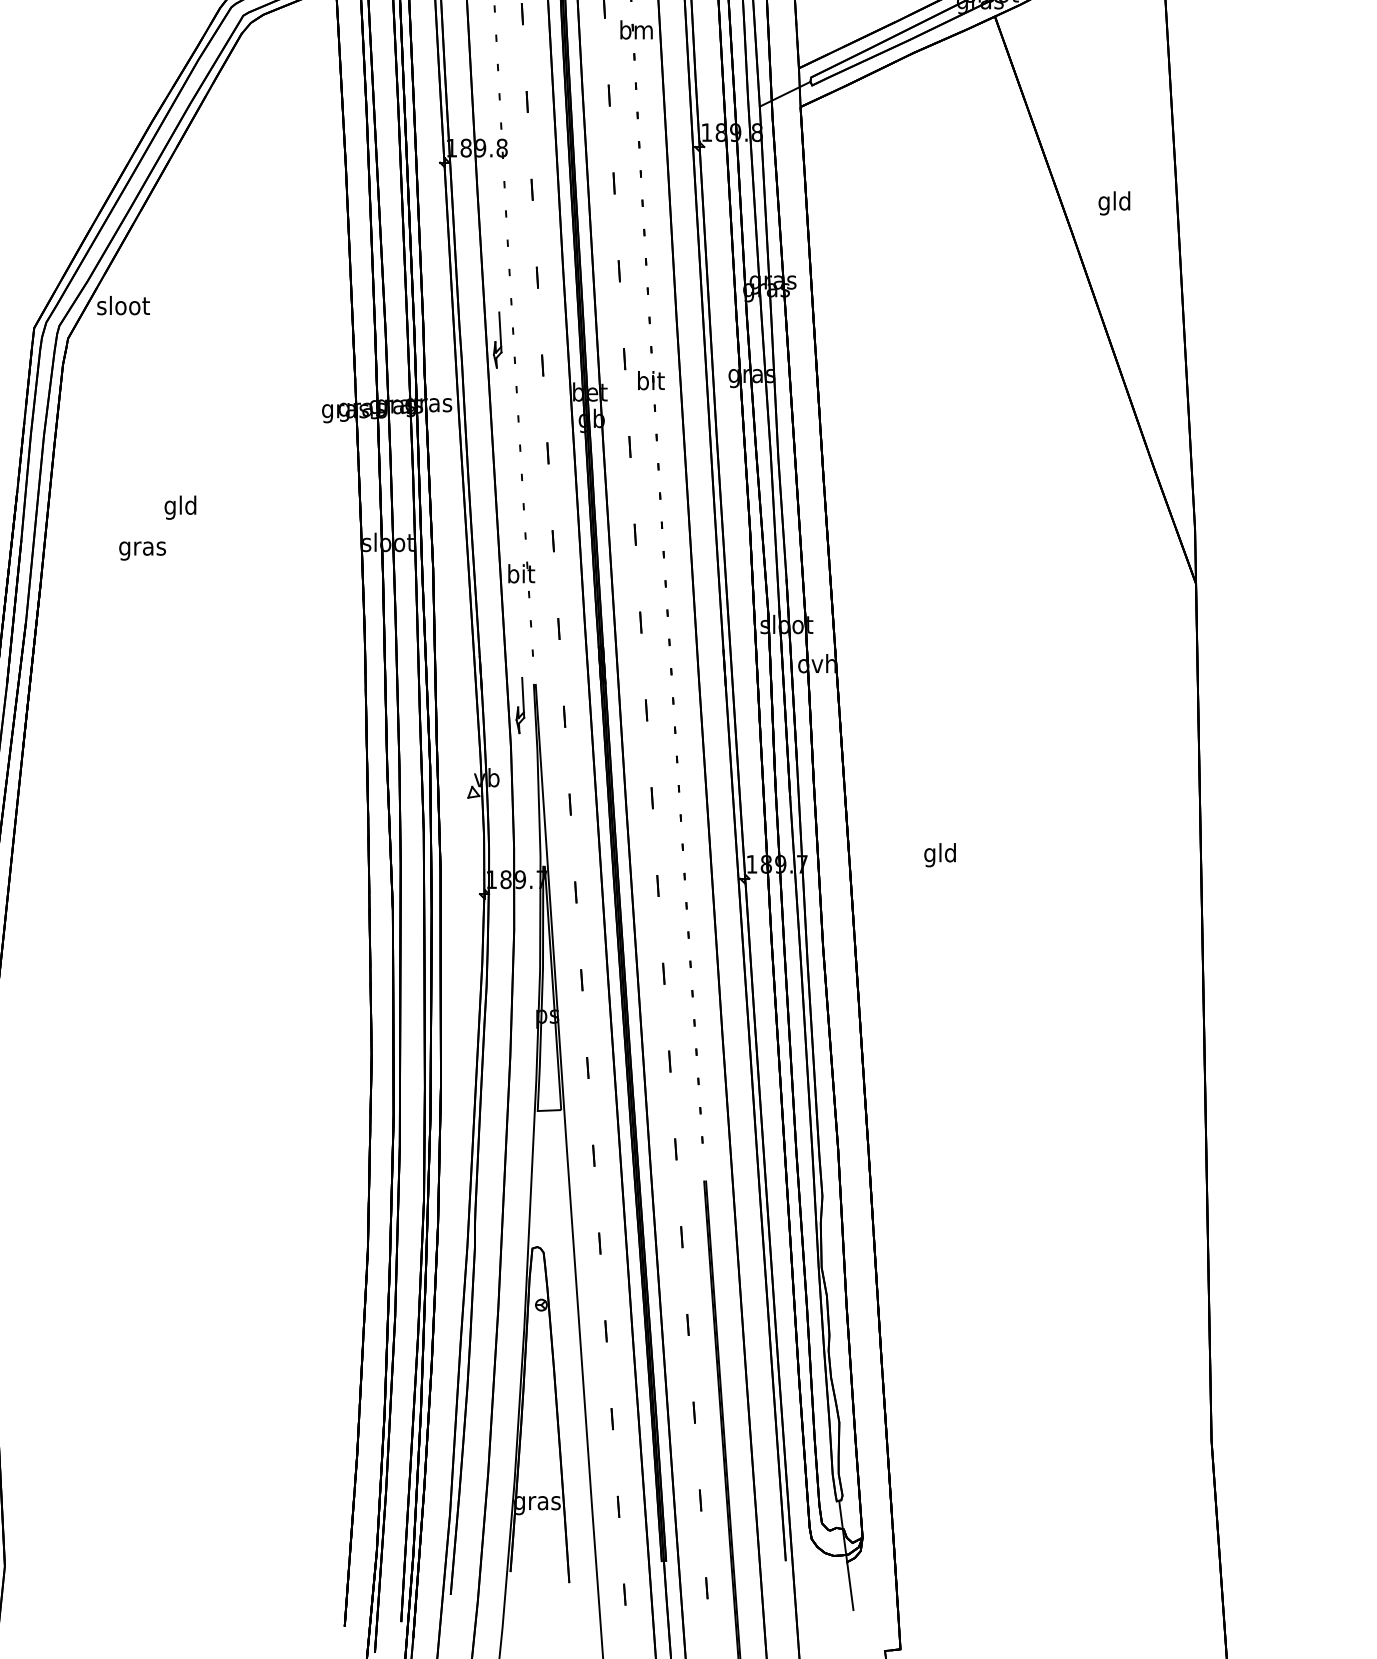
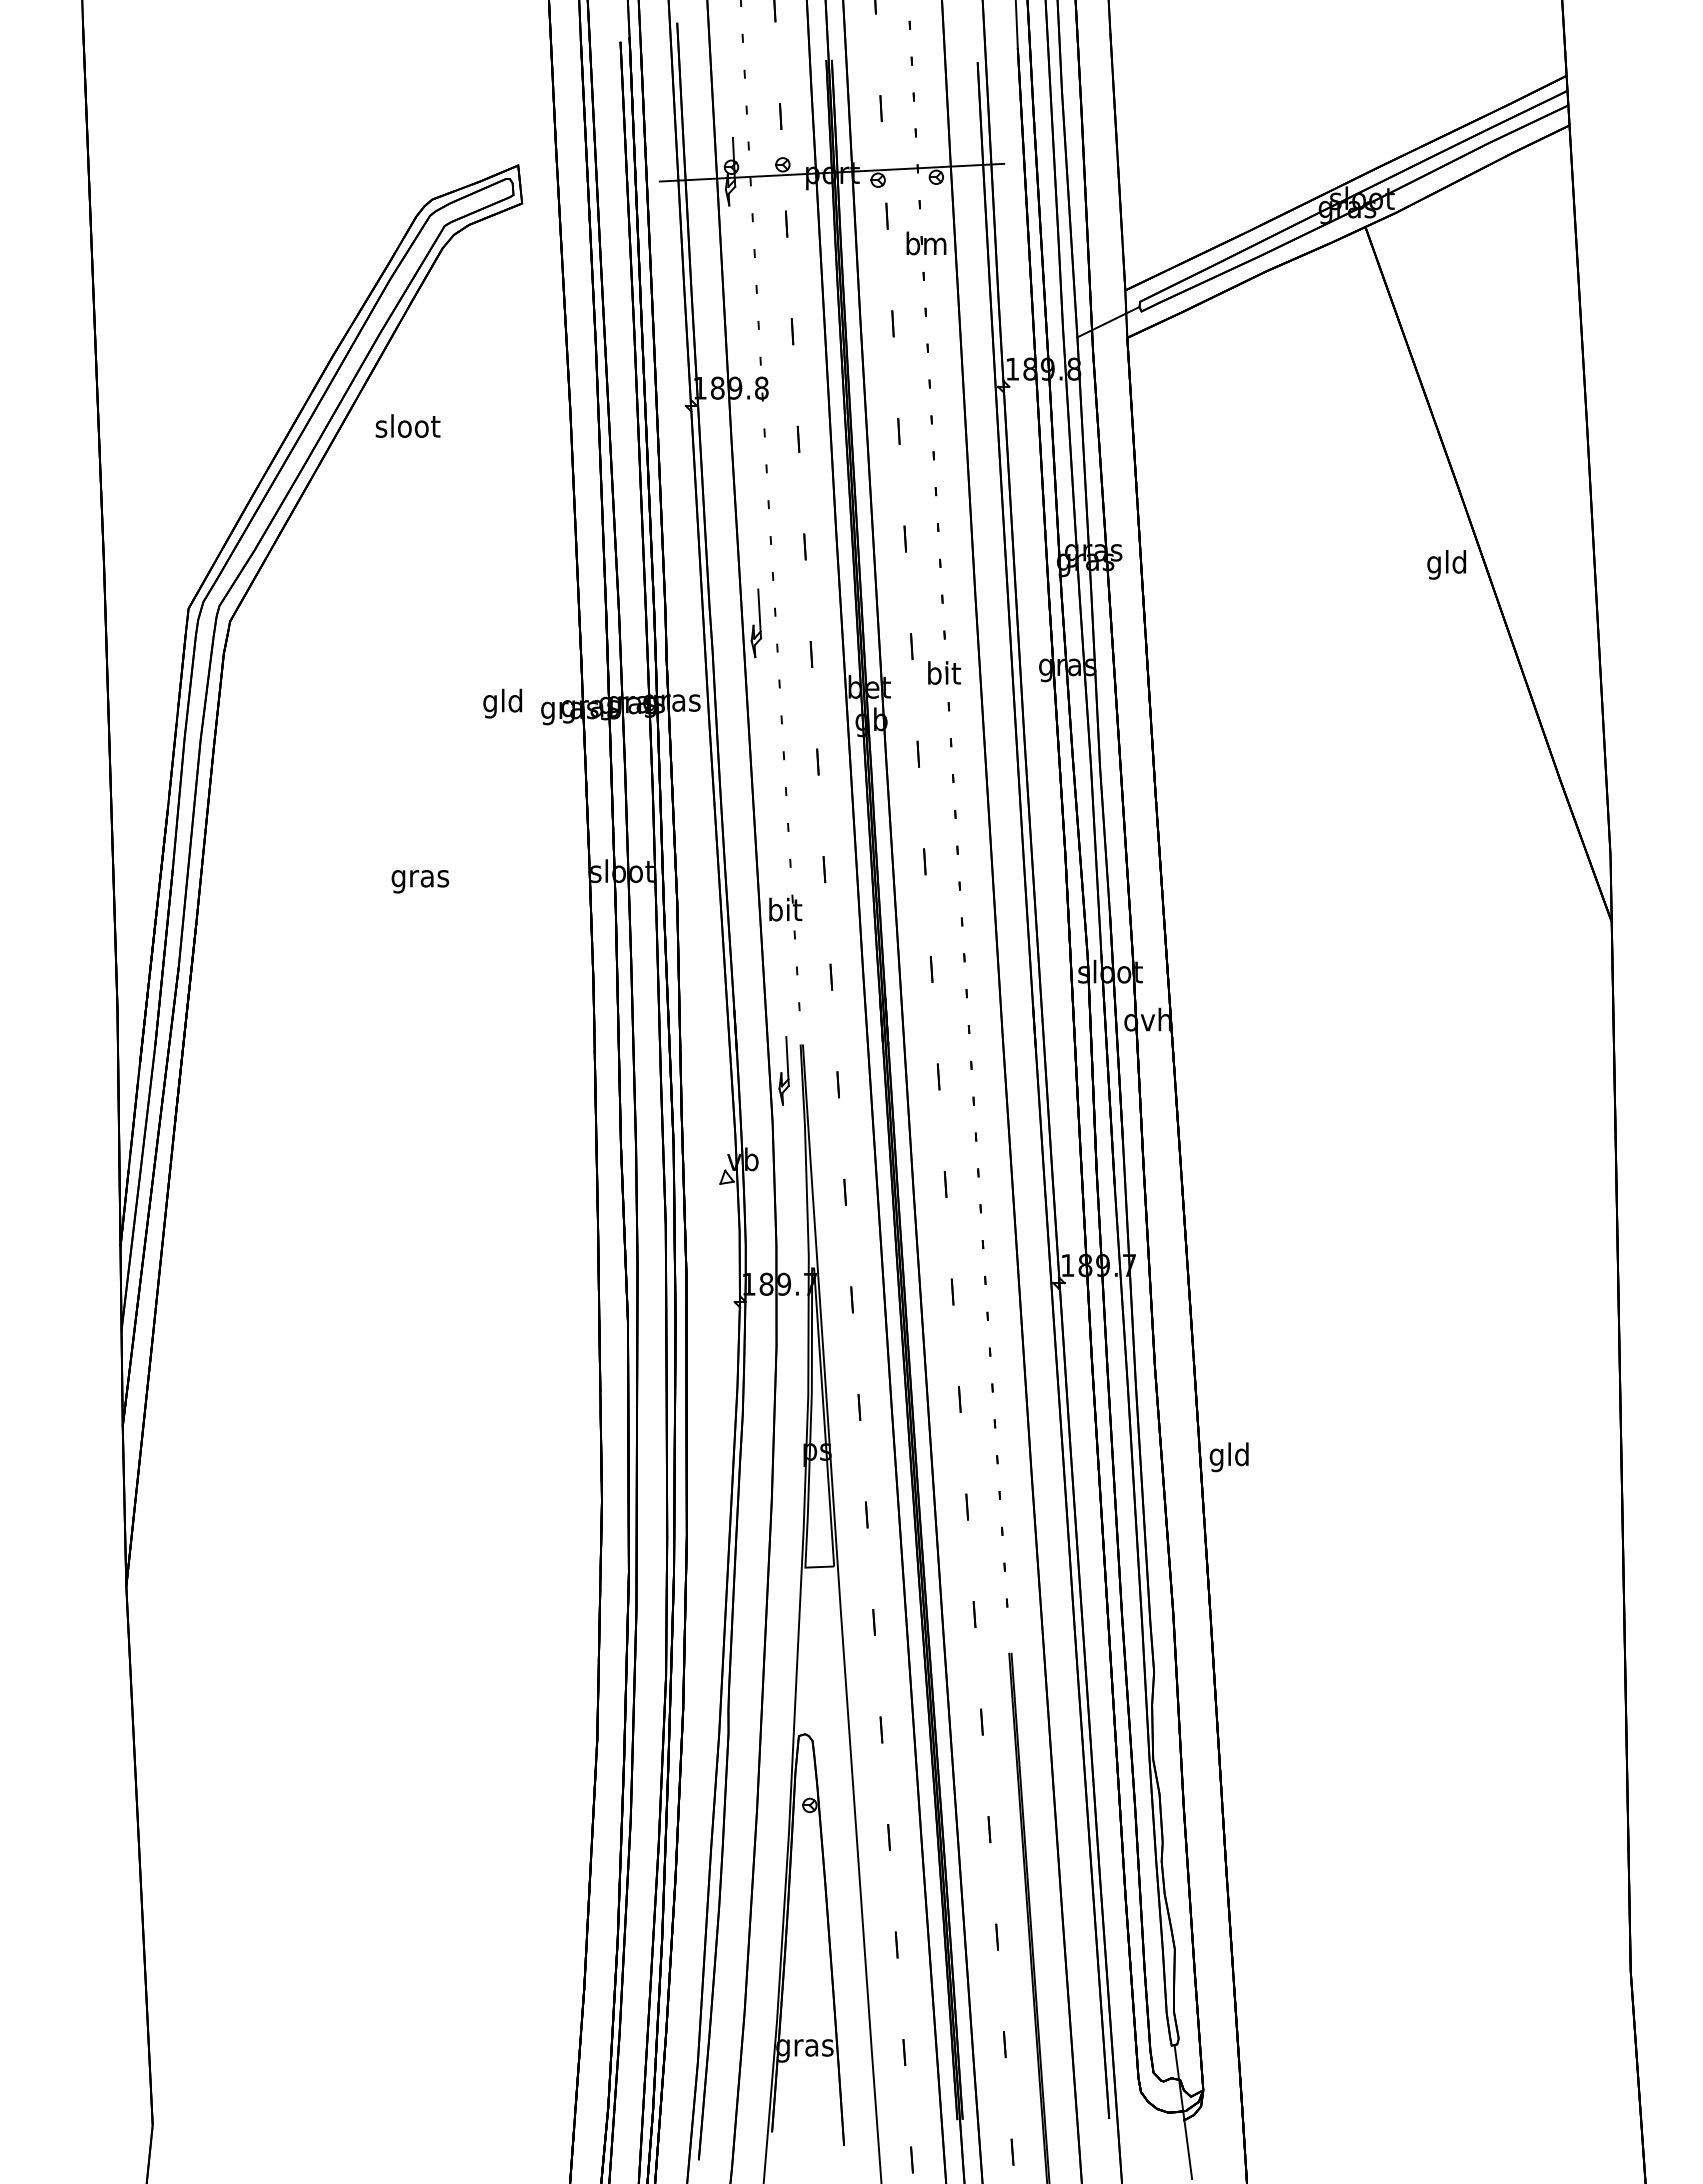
text: (1114, 203) -> (1446, 564), moved
text: (123, 305) -> (407, 425), moved
text: (180, 507) -> (502, 703), moved
text: (142, 550) -> (420, 881), moved
text: (939, 855) -> (1228, 1457), moved

